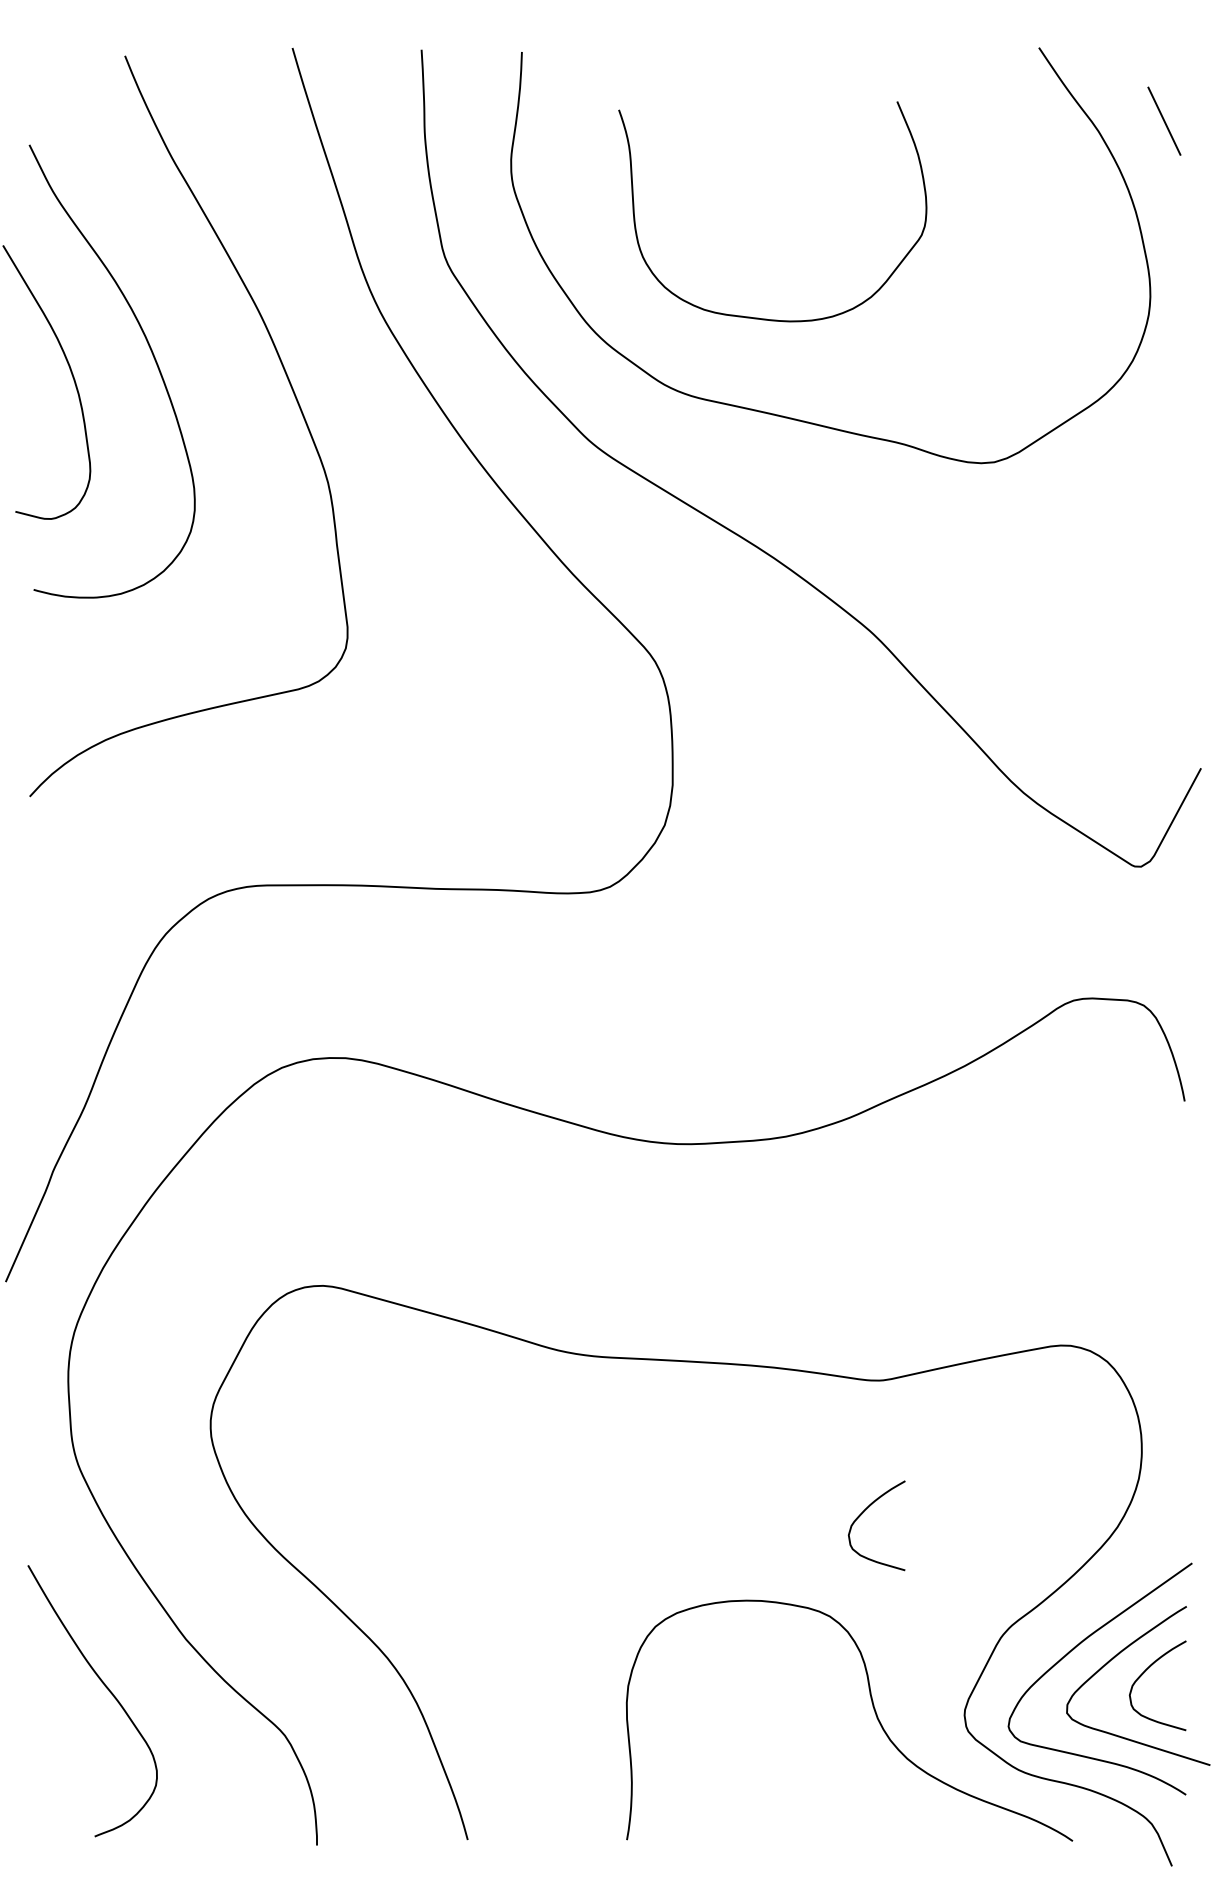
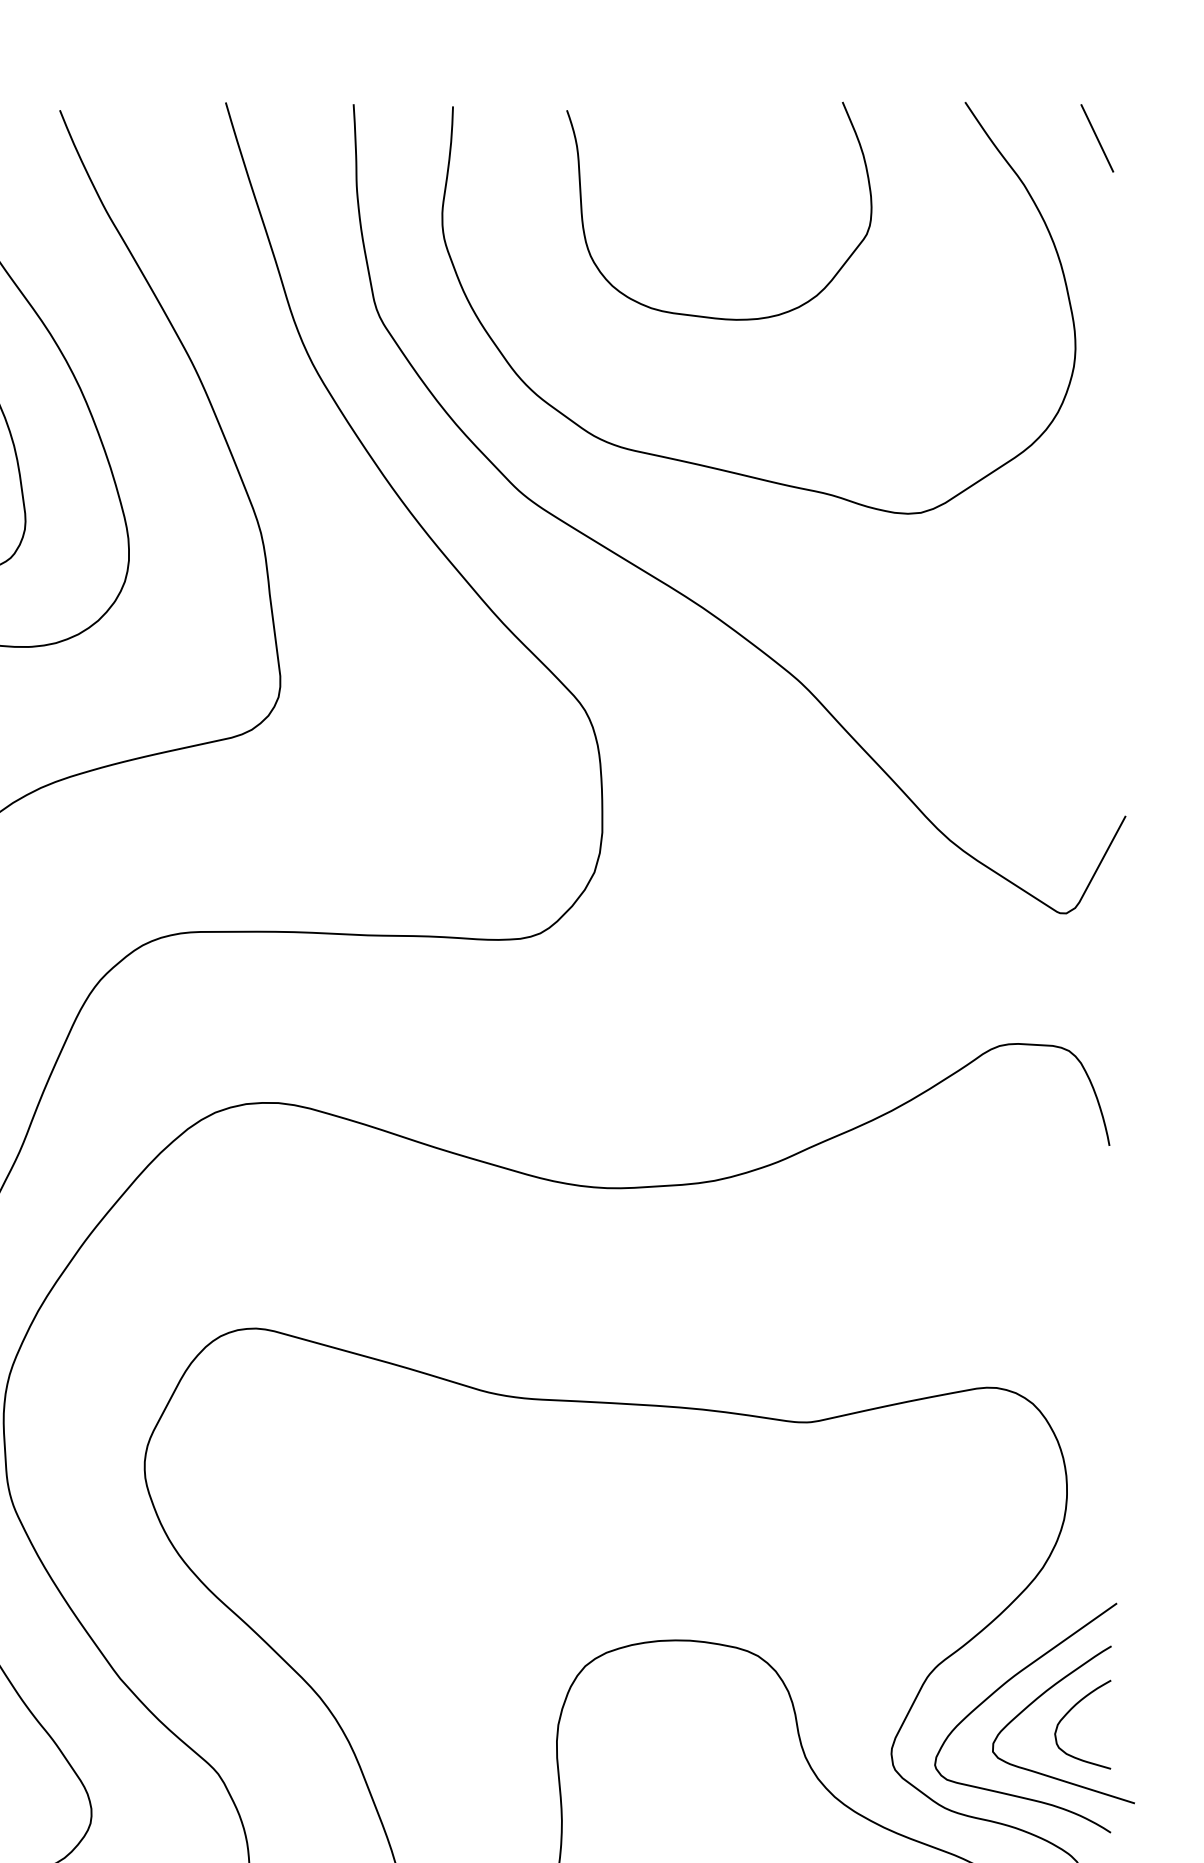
line: (1164, 120) -> (1097, 137), moved
curve: (758, 317) -> (705, 315), moved
curve: (863, 1513) -> (791, 1554), removed

